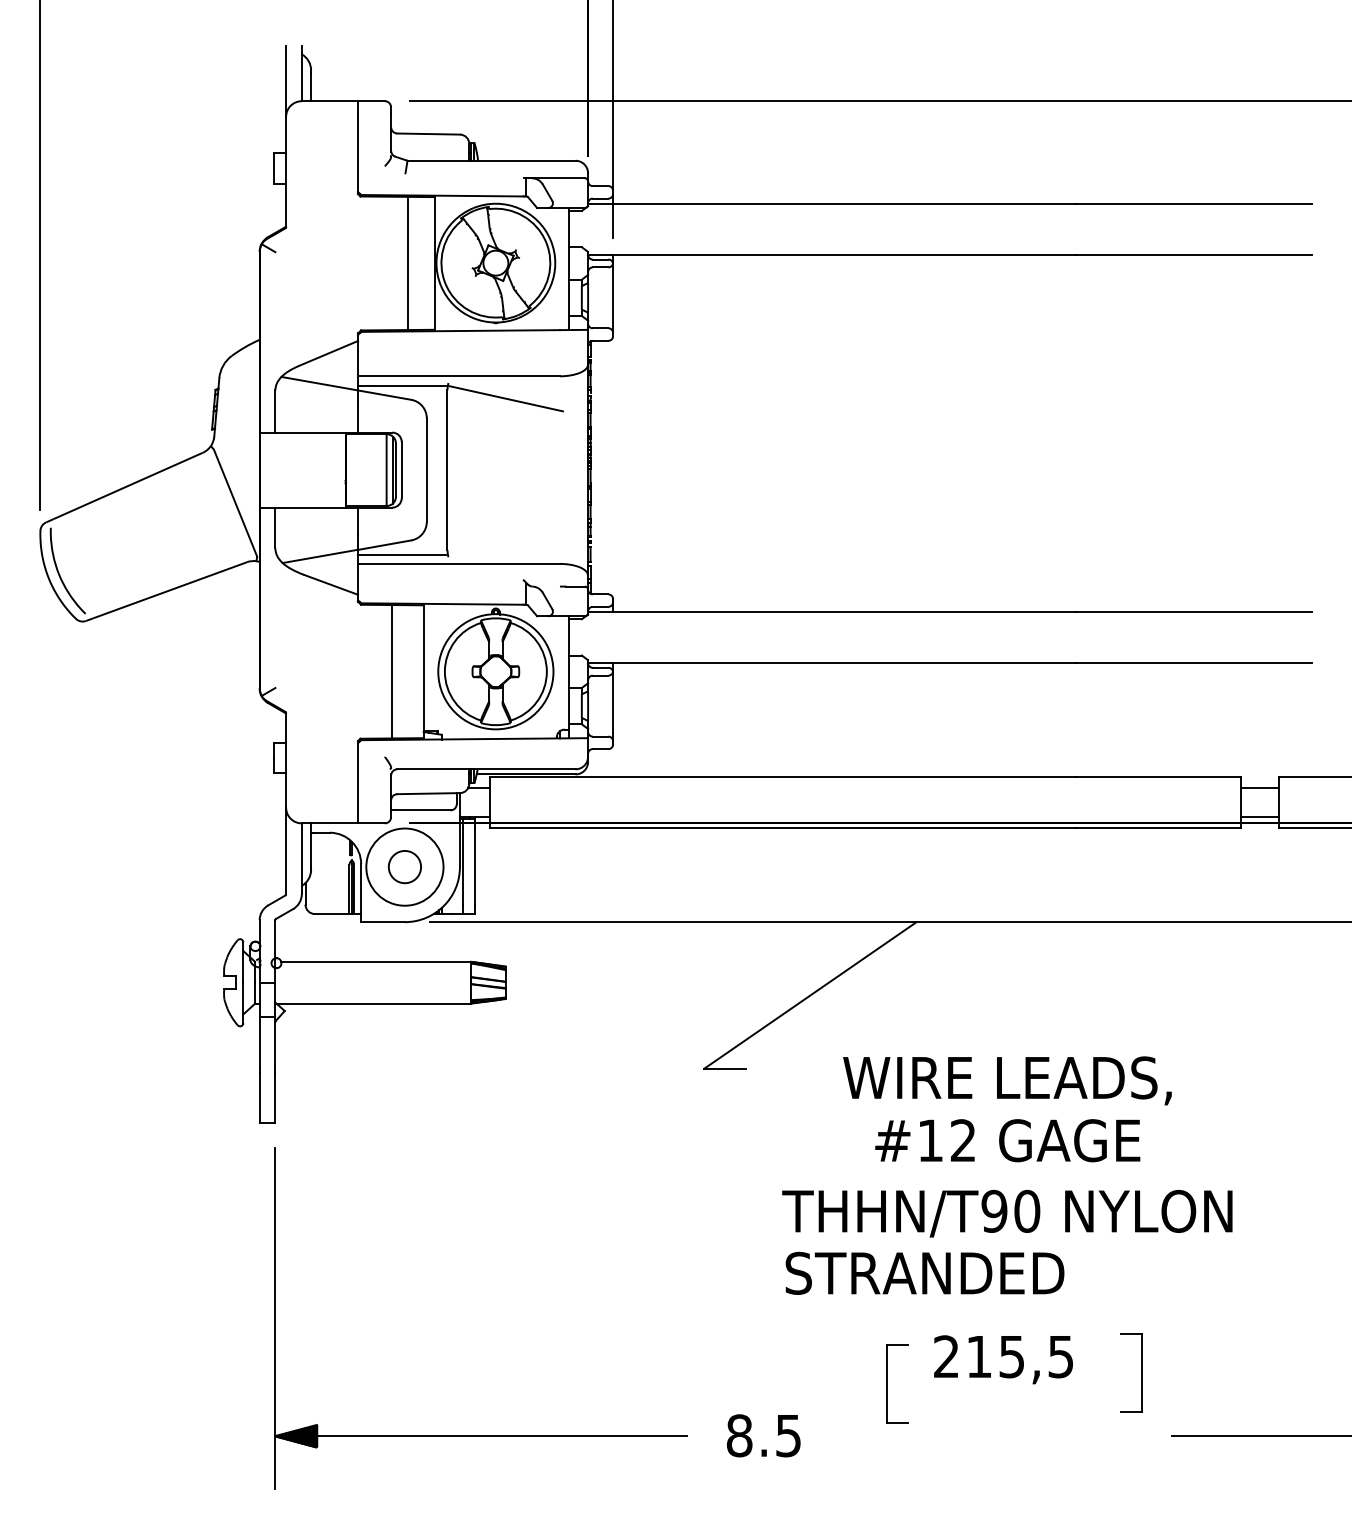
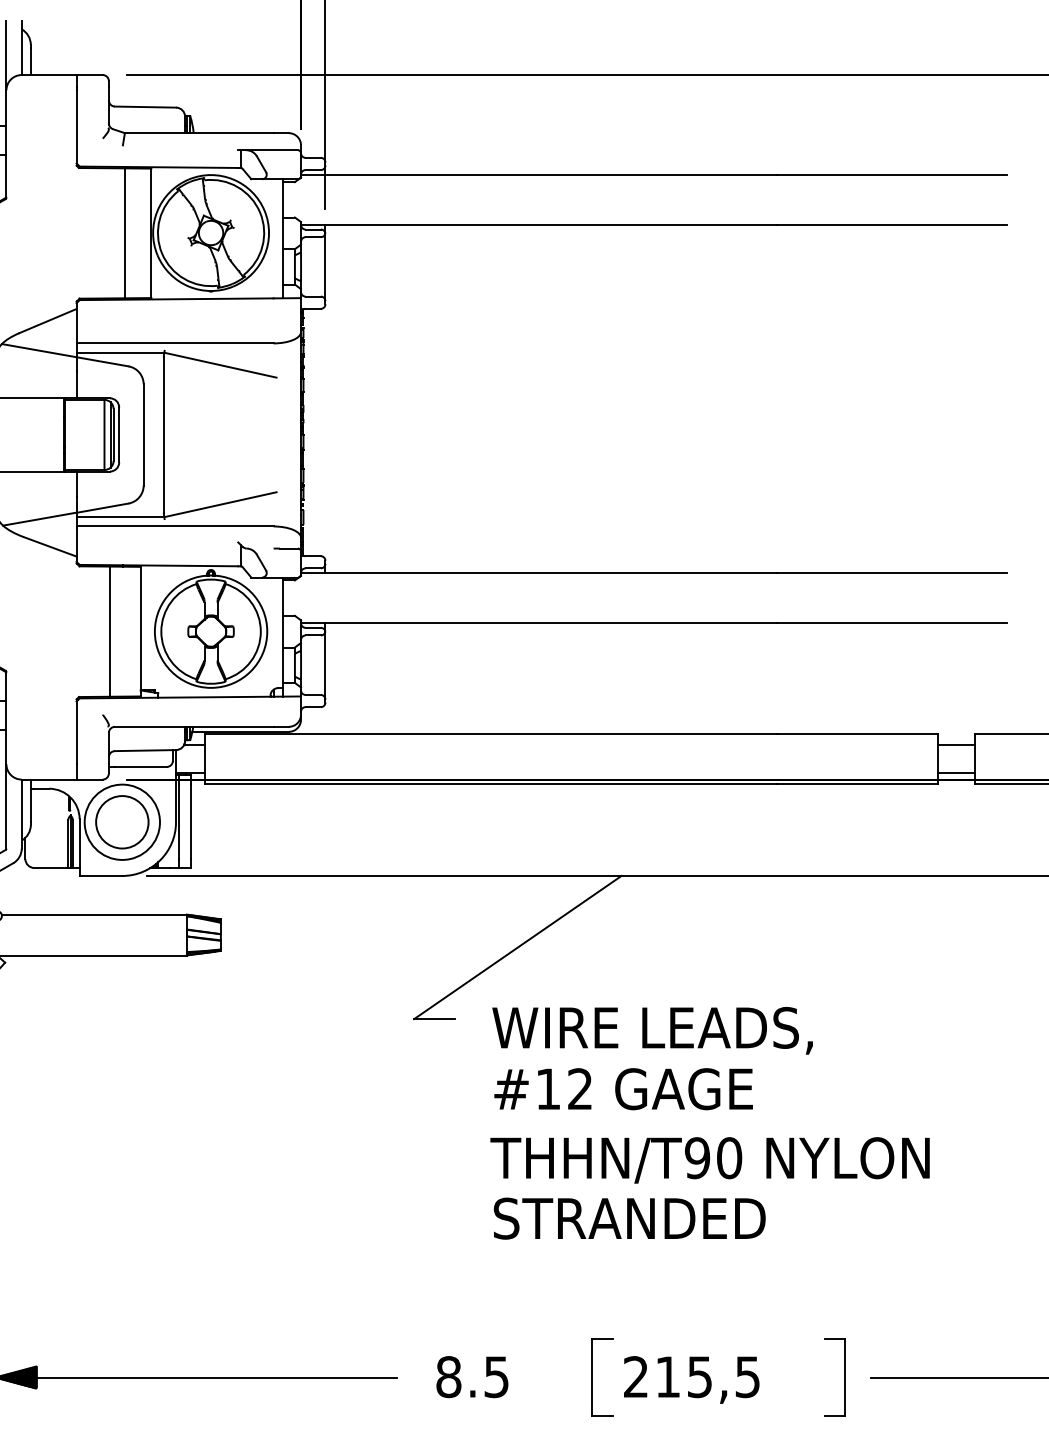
line: (506, 541) -> (221, 504), added
circle: (404, 866) -> (121, 821), size x1.67
text: (1007, 1080) -> (652, 1030), moved
text: (1007, 1140) -> (623, 1088), moved
text: (1003, 1359) -> (691, 1379), moved
part: (1141, 1372) -> (844, 1376), moved
part: (887, 1383) -> (593, 1376), moved

